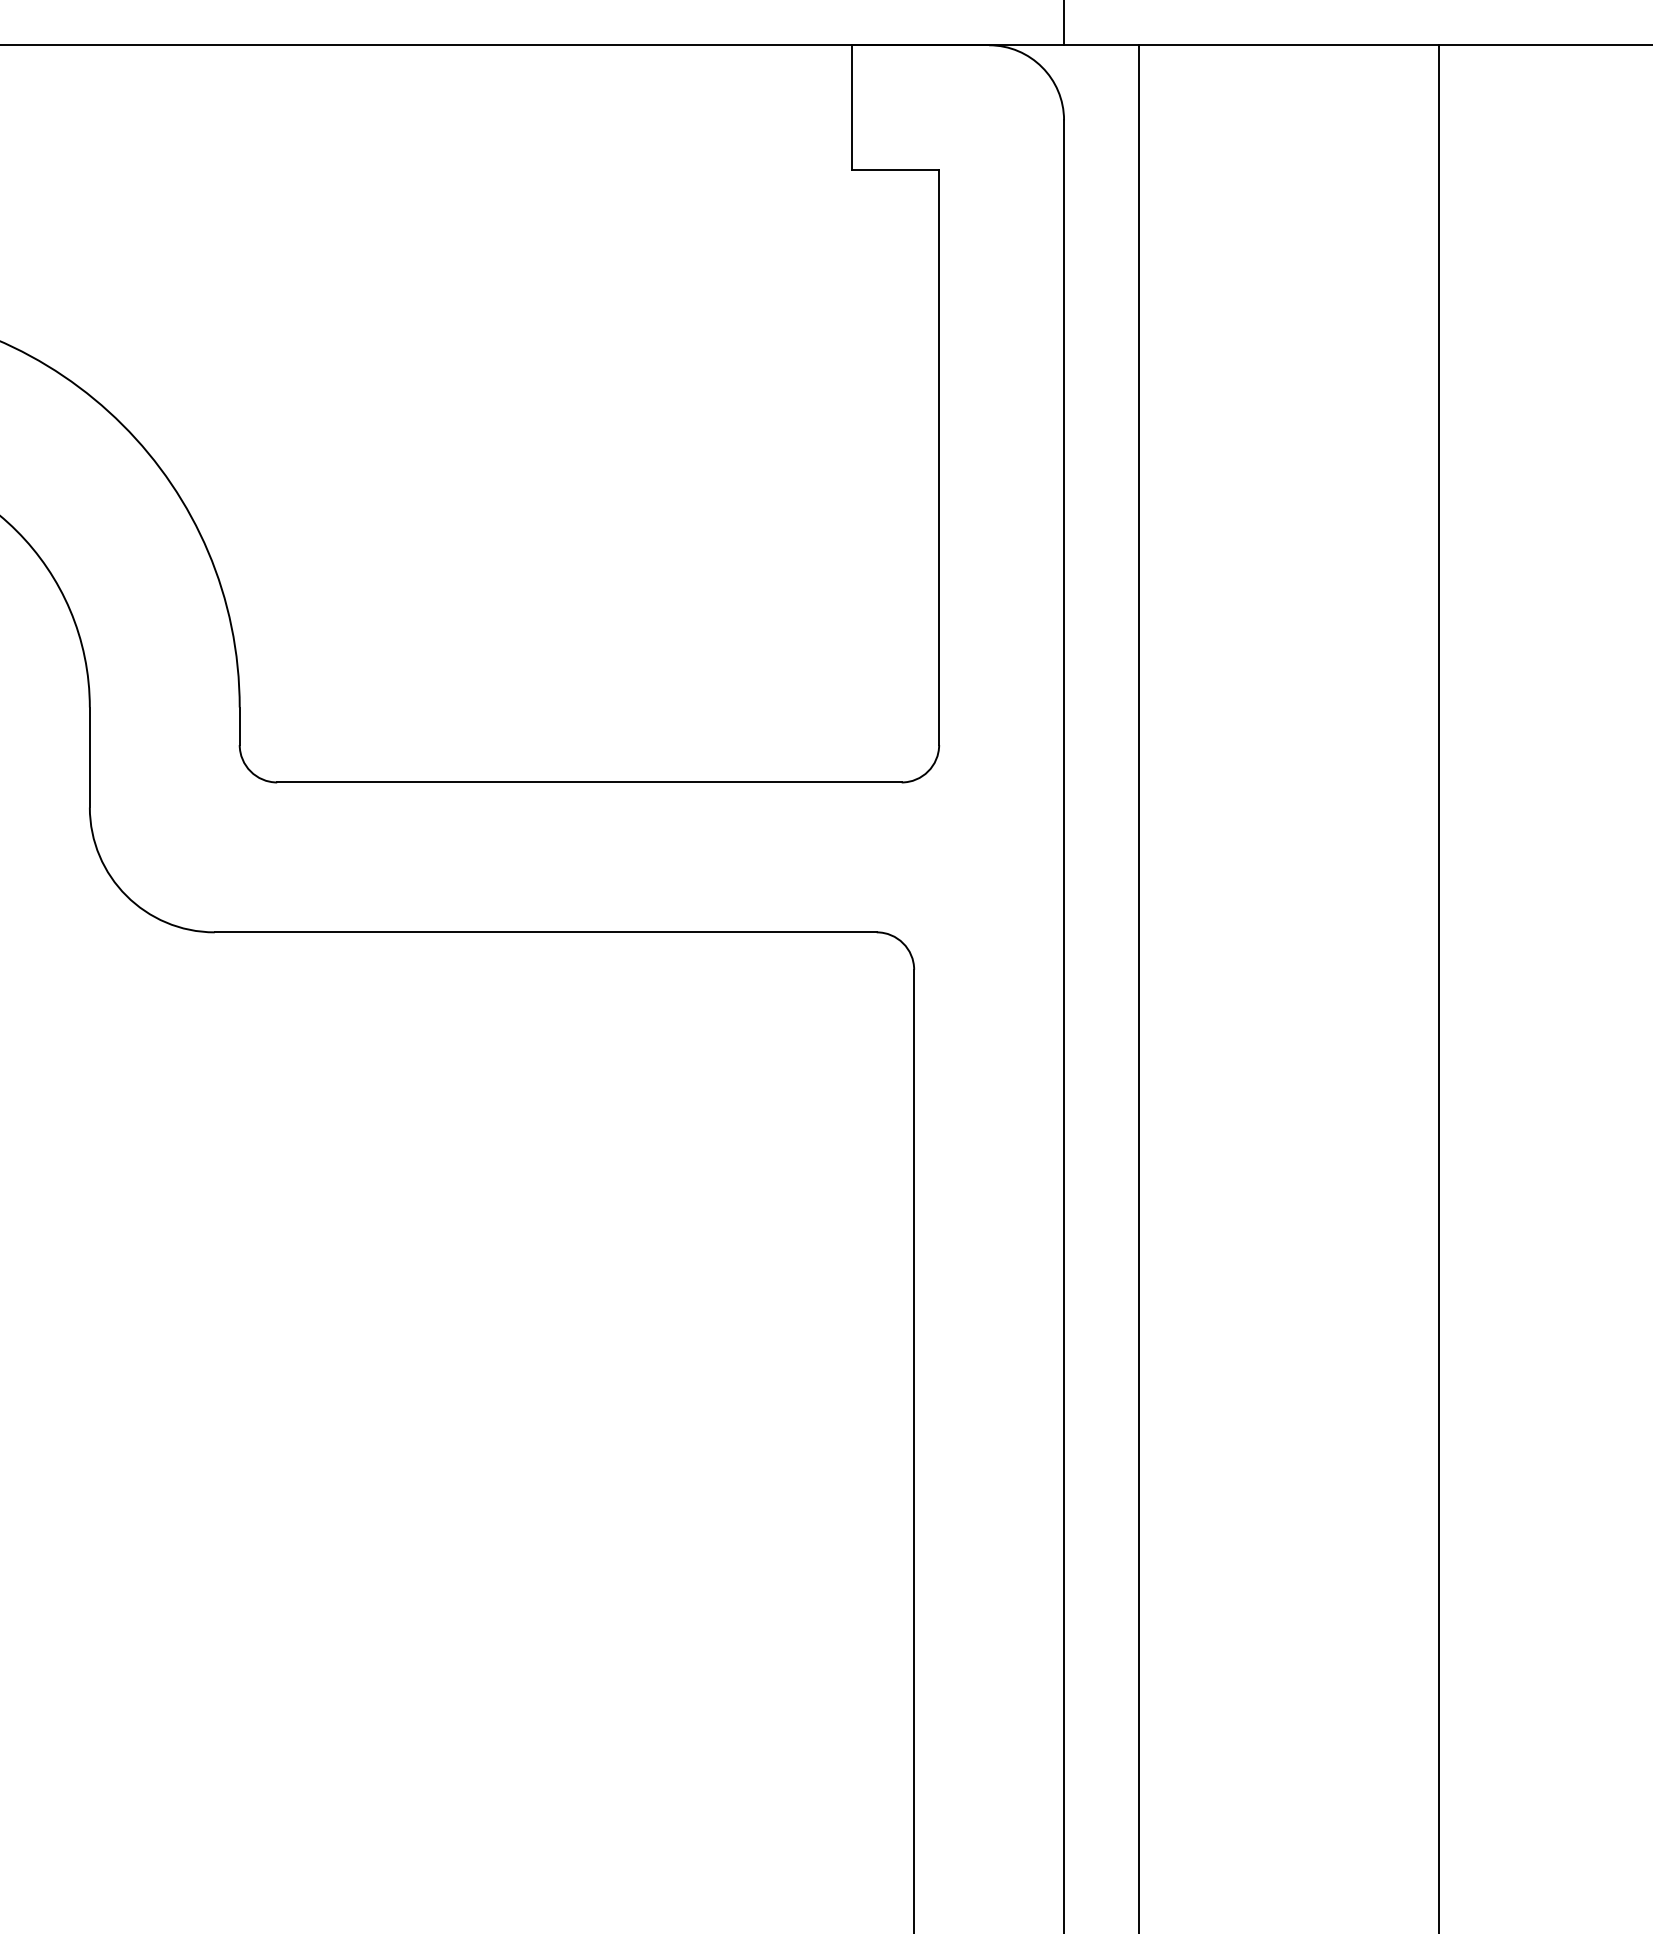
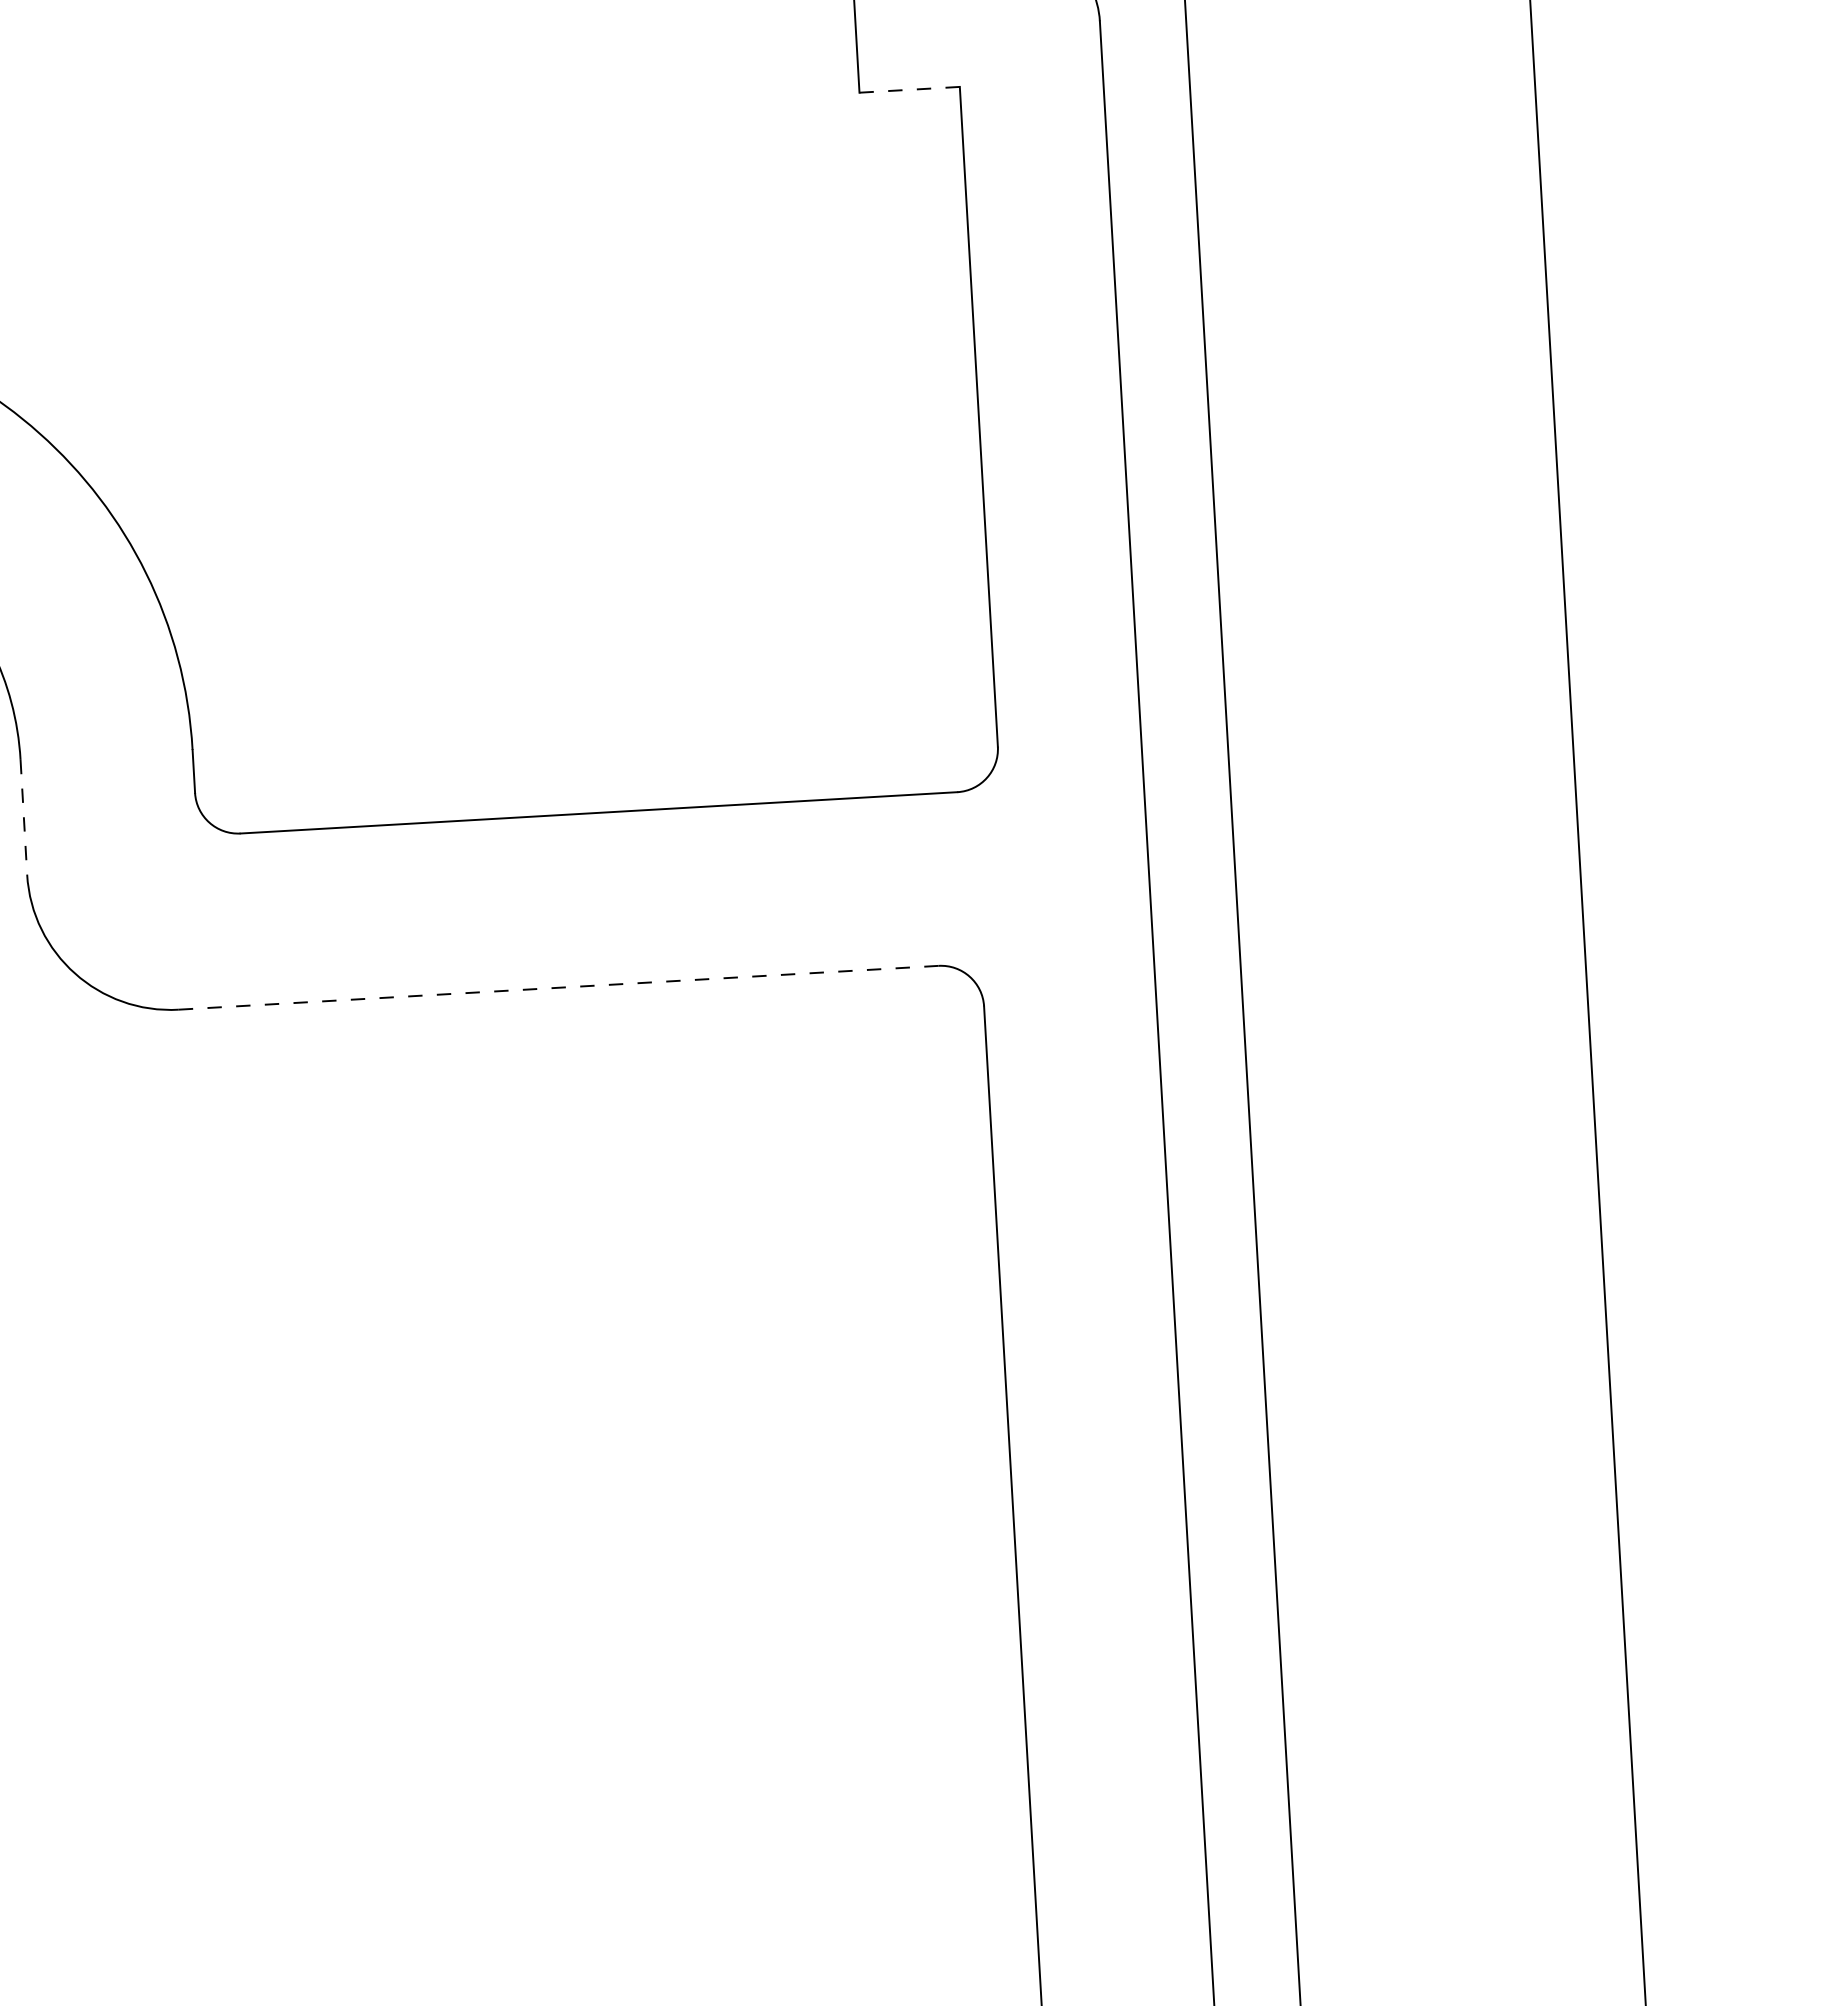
line: (895, 170) -> (909, 90), solid -> dashed
line: (89, 757) -> (23, 817), solid -> dashed
line: (545, 932) -> (558, 987), solid -> dashed

